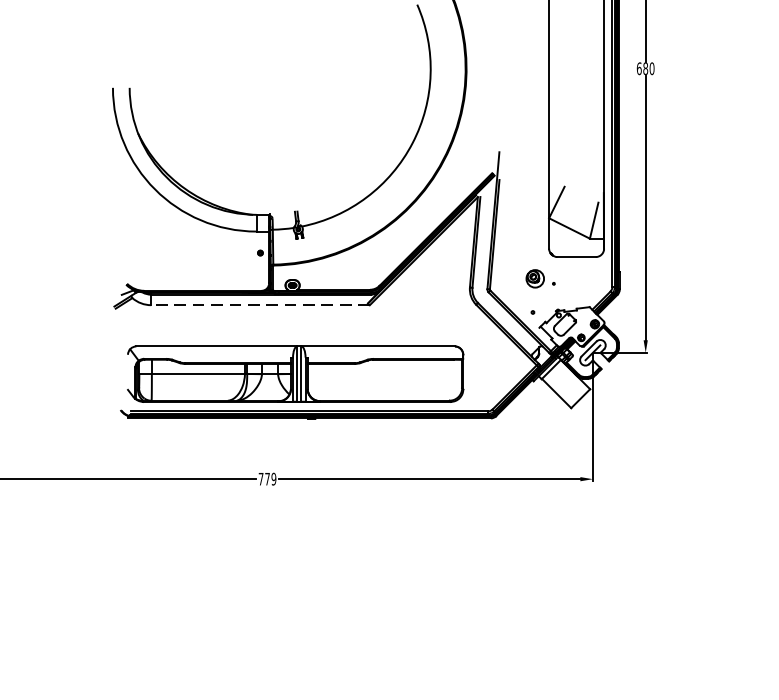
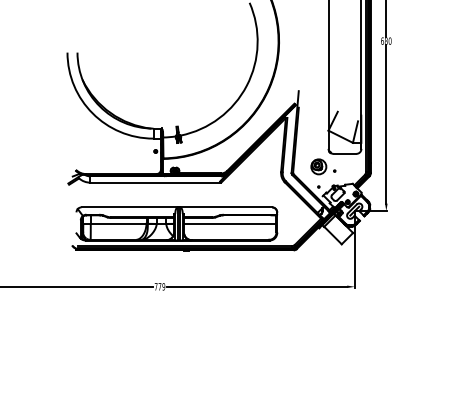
part: (540, 278) -> (323, 166), size x1.43
line: (260, 304) -> (155, 182), dashed -> solid
line: (385, 373) -> (230, 223), added

